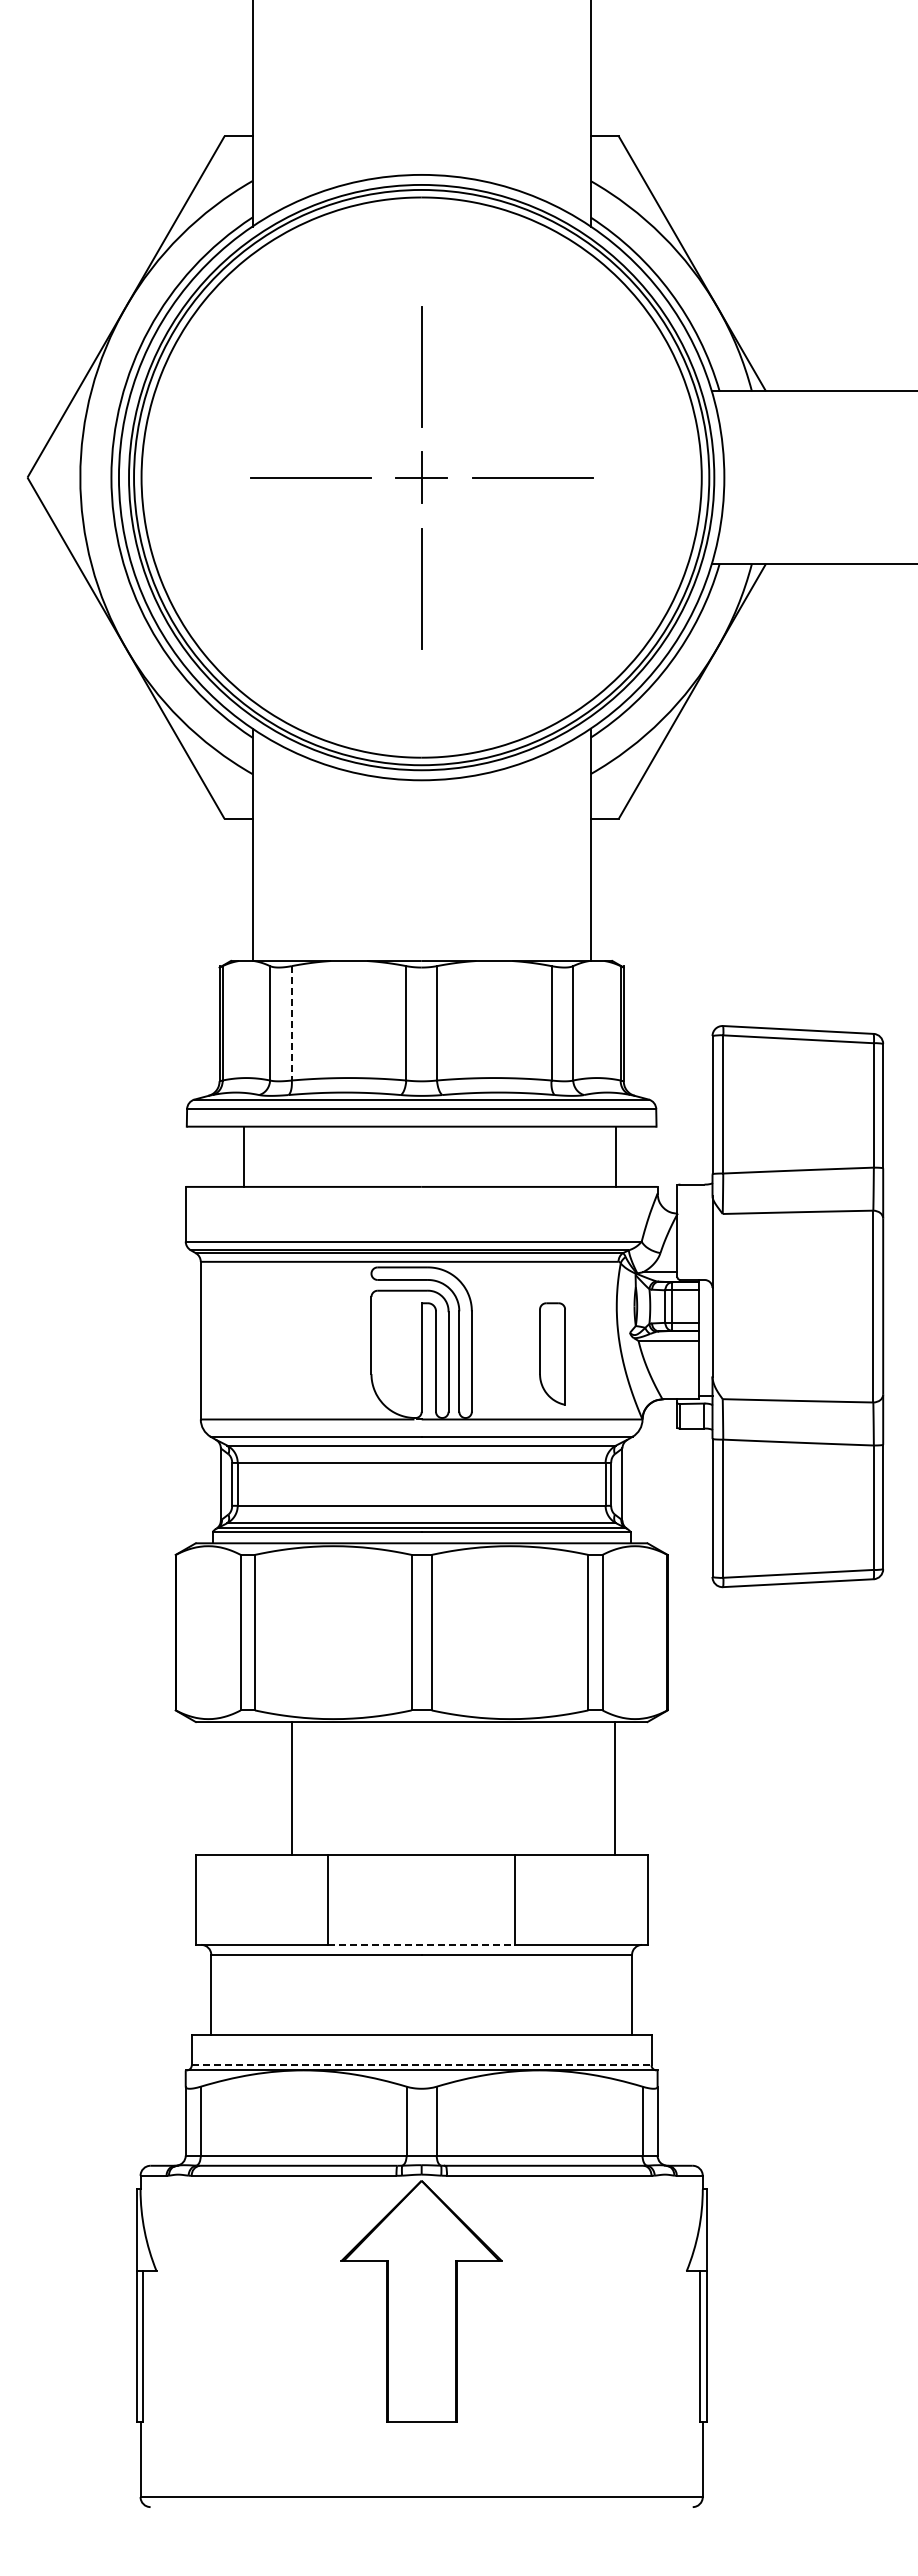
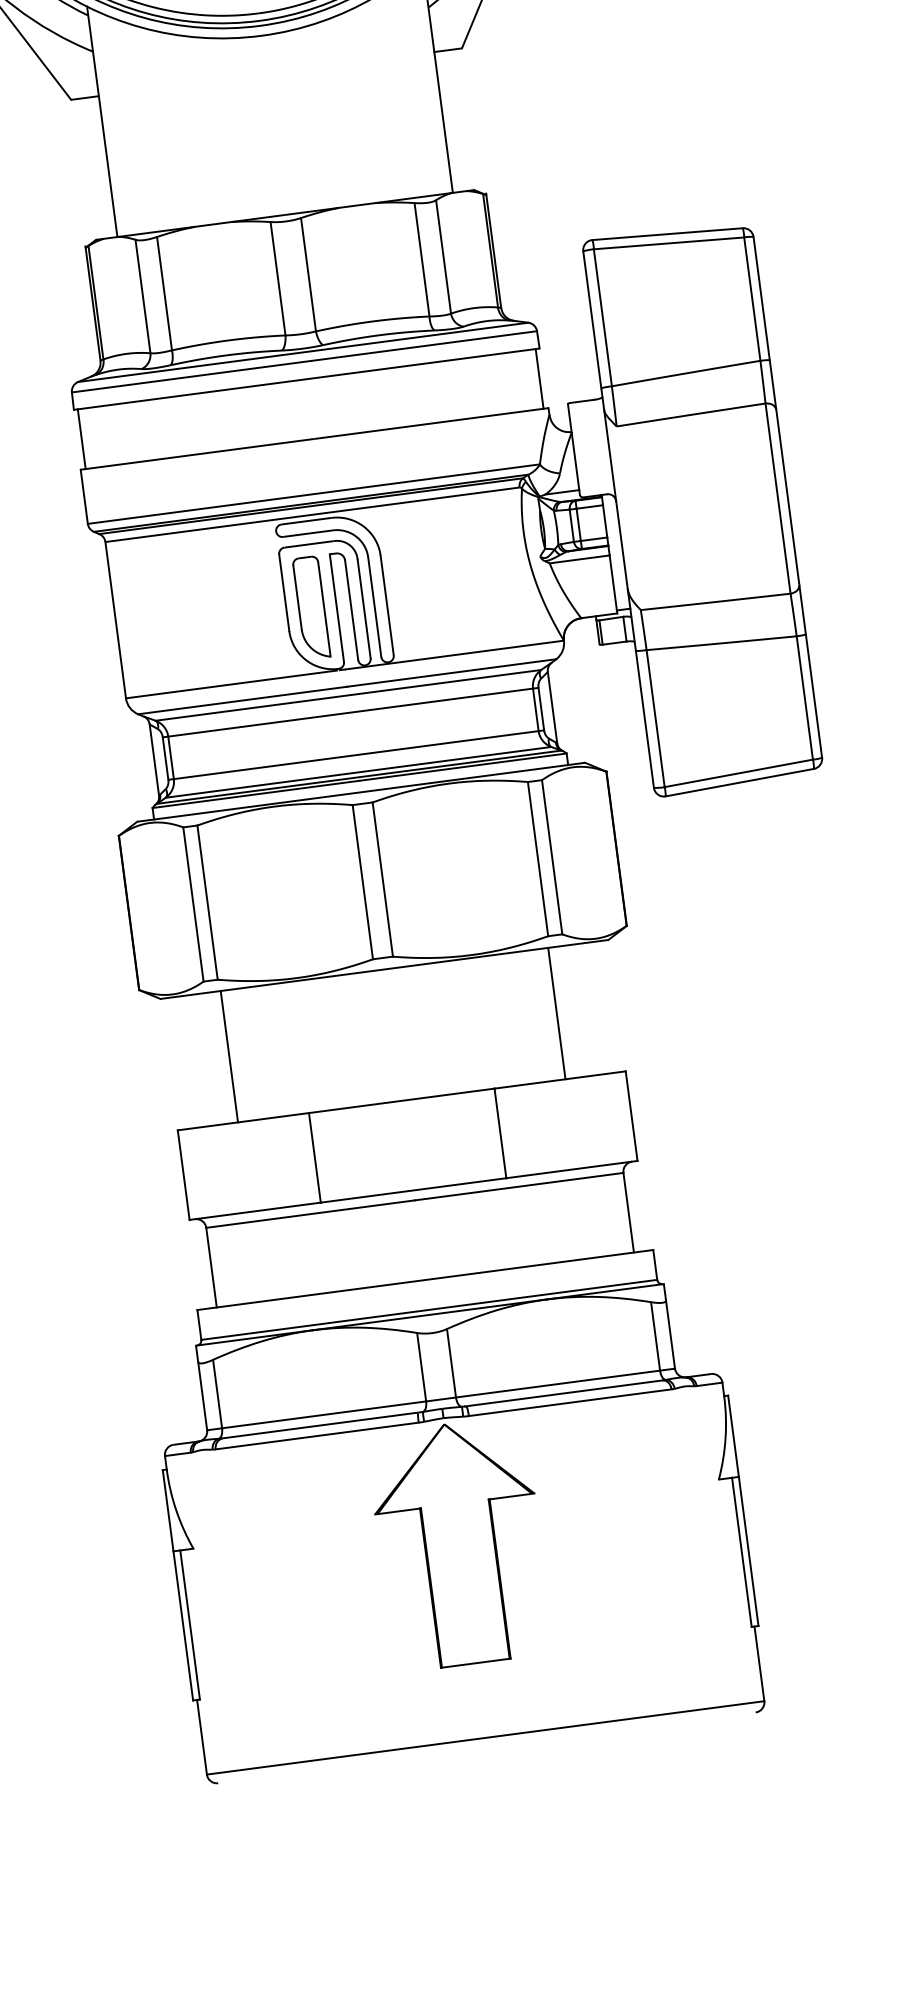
line: (291, 1023) -> (164, 293), dashed -> solid
line: (243, 1156) -> (81, 438), moved
line: (615, 1156) -> (539, 378), moved
part: (552, 1353) -> (311, 607), moved
line: (291, 1788) -> (229, 1056), moved
line: (614, 1788) -> (556, 1013), moved
line: (421, 1944) -> (413, 1190), dashed -> solid
line: (421, 2065) -> (429, 1310), dashed -> solid

